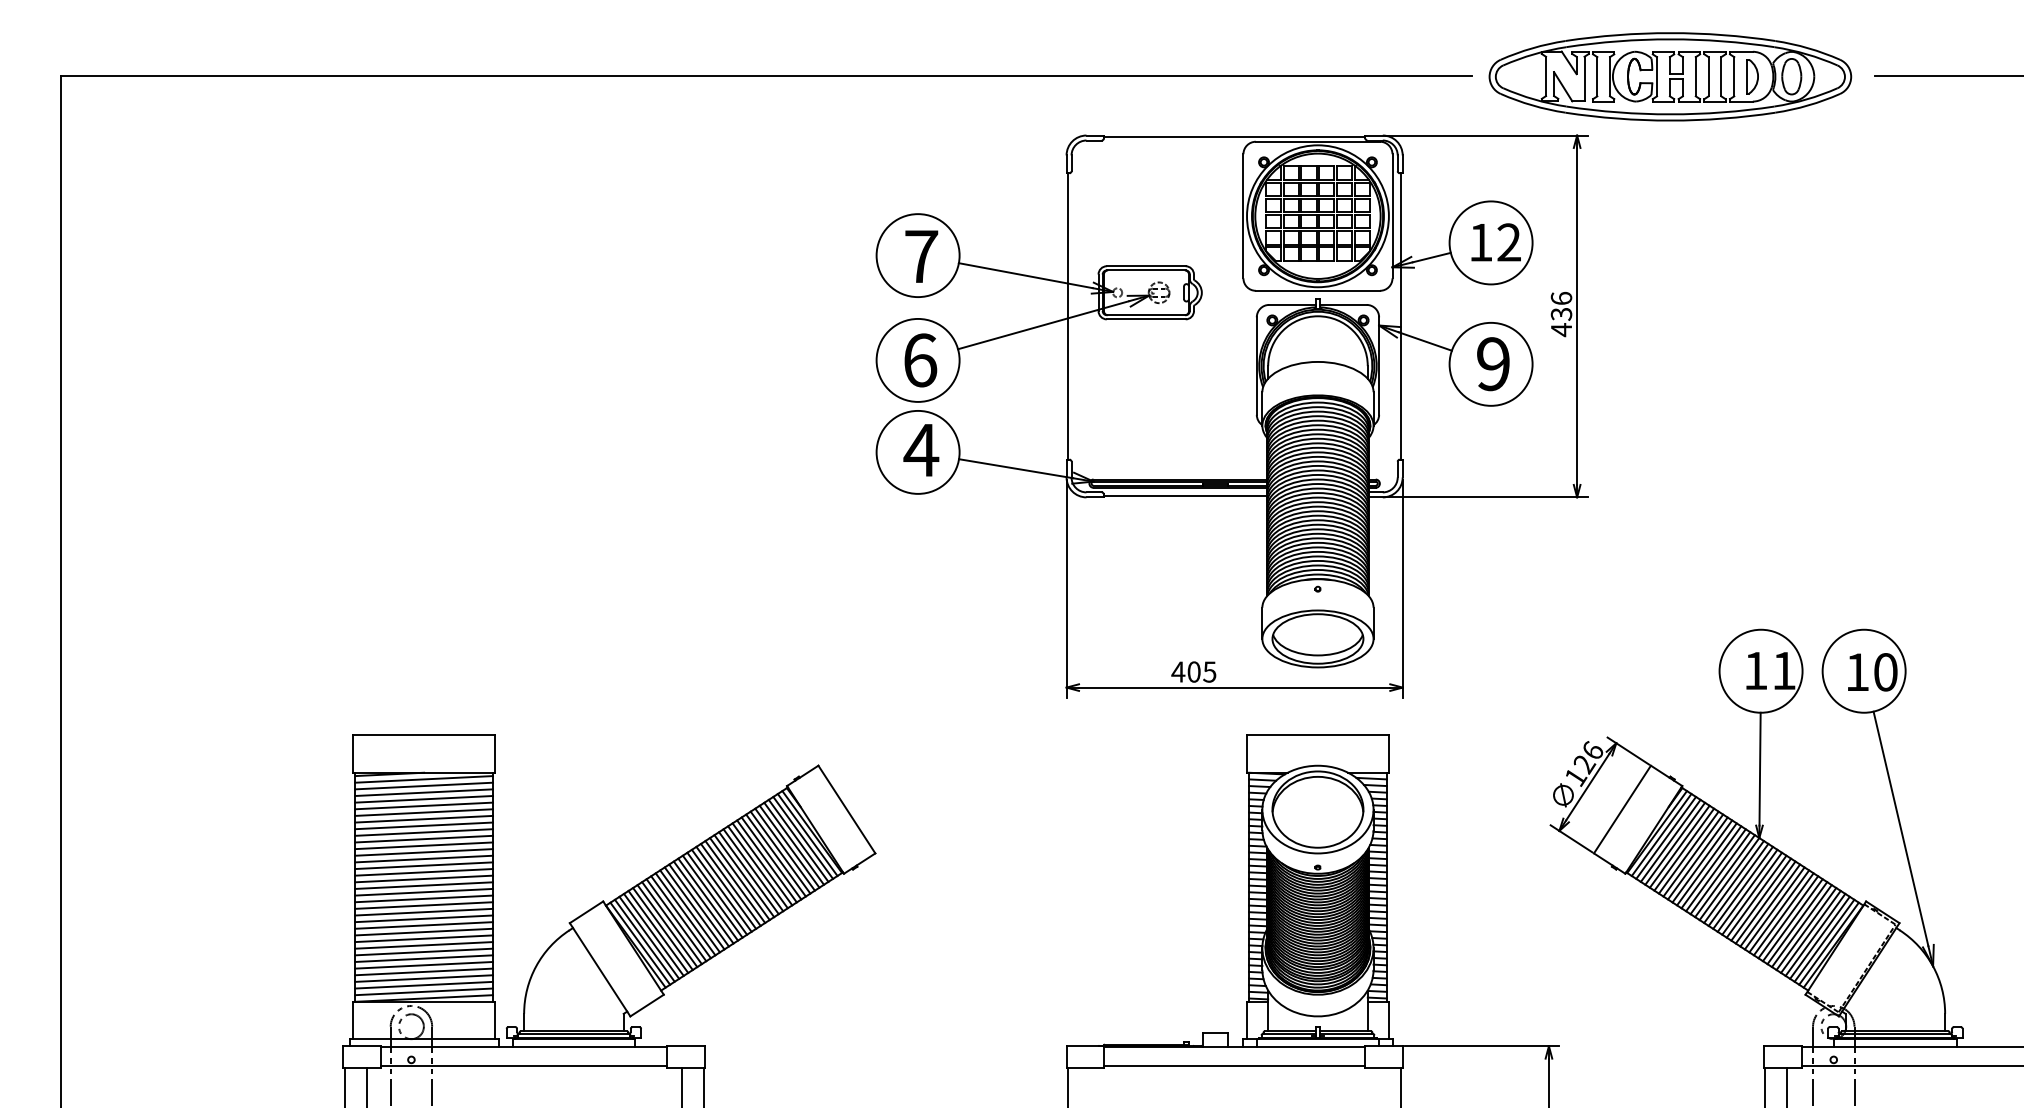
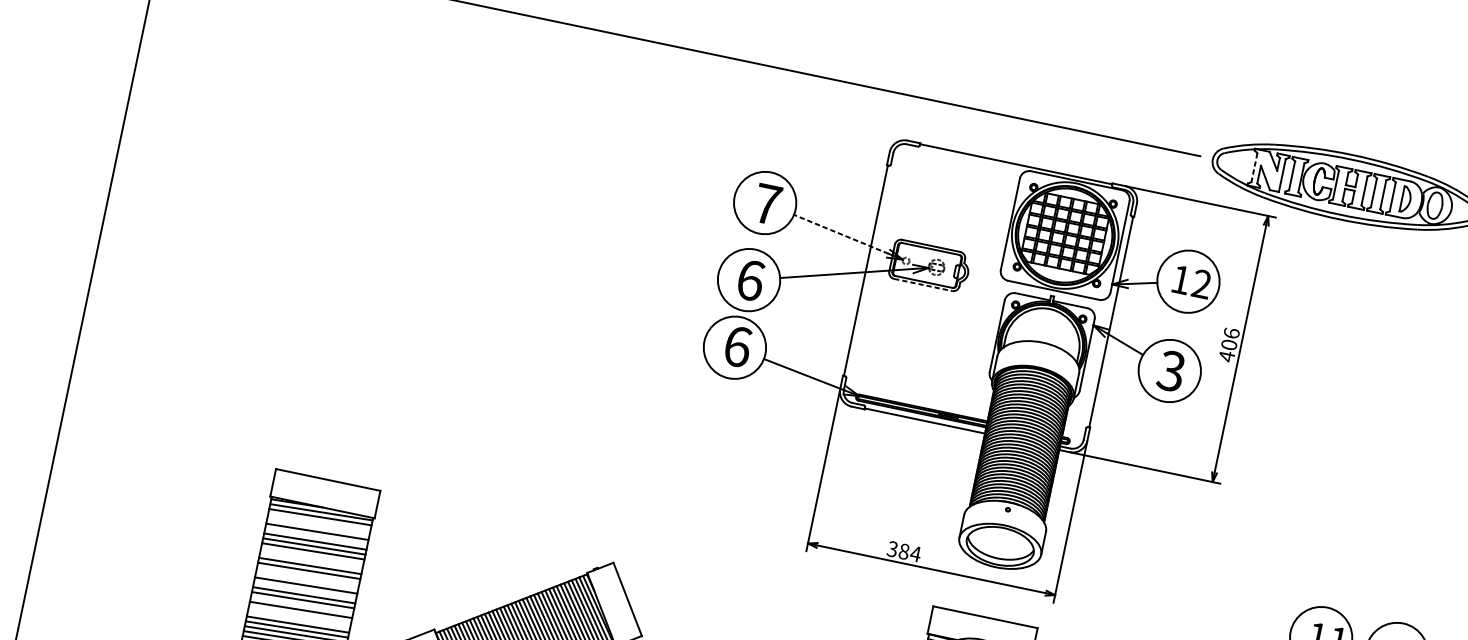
line: (1546, 76) -> (1254, 167), solid -> dashed
line: (1025, 275) -> (841, 234), solid -> dashed
text: (1561, 313) -> (1229, 344), 436 -> 406
line: (1146, 319) -> (923, 285), solid -> dashed
text: (1492, 364) -> (1170, 371), 9 -> 3
text: (921, 450) -> (737, 346), 4 -> 6
text: (1193, 671) -> (903, 551), 405 -> 384
line: (424, 792) -> (319, 521), removed
line: (424, 798) -> (318, 526), removed
line: (424, 812) -> (316, 536), removed
line: (424, 838) -> (312, 555), removed
line: (424, 845) -> (311, 560), removed
line: (424, 865) -> (308, 575), removed
line: (424, 872) -> (307, 580), removed
line: (424, 885) -> (305, 590), removed
line: (424, 905) -> (302, 605), removed
line: (424, 918) -> (300, 614), removed
line: (424, 925) -> (299, 619), removed

